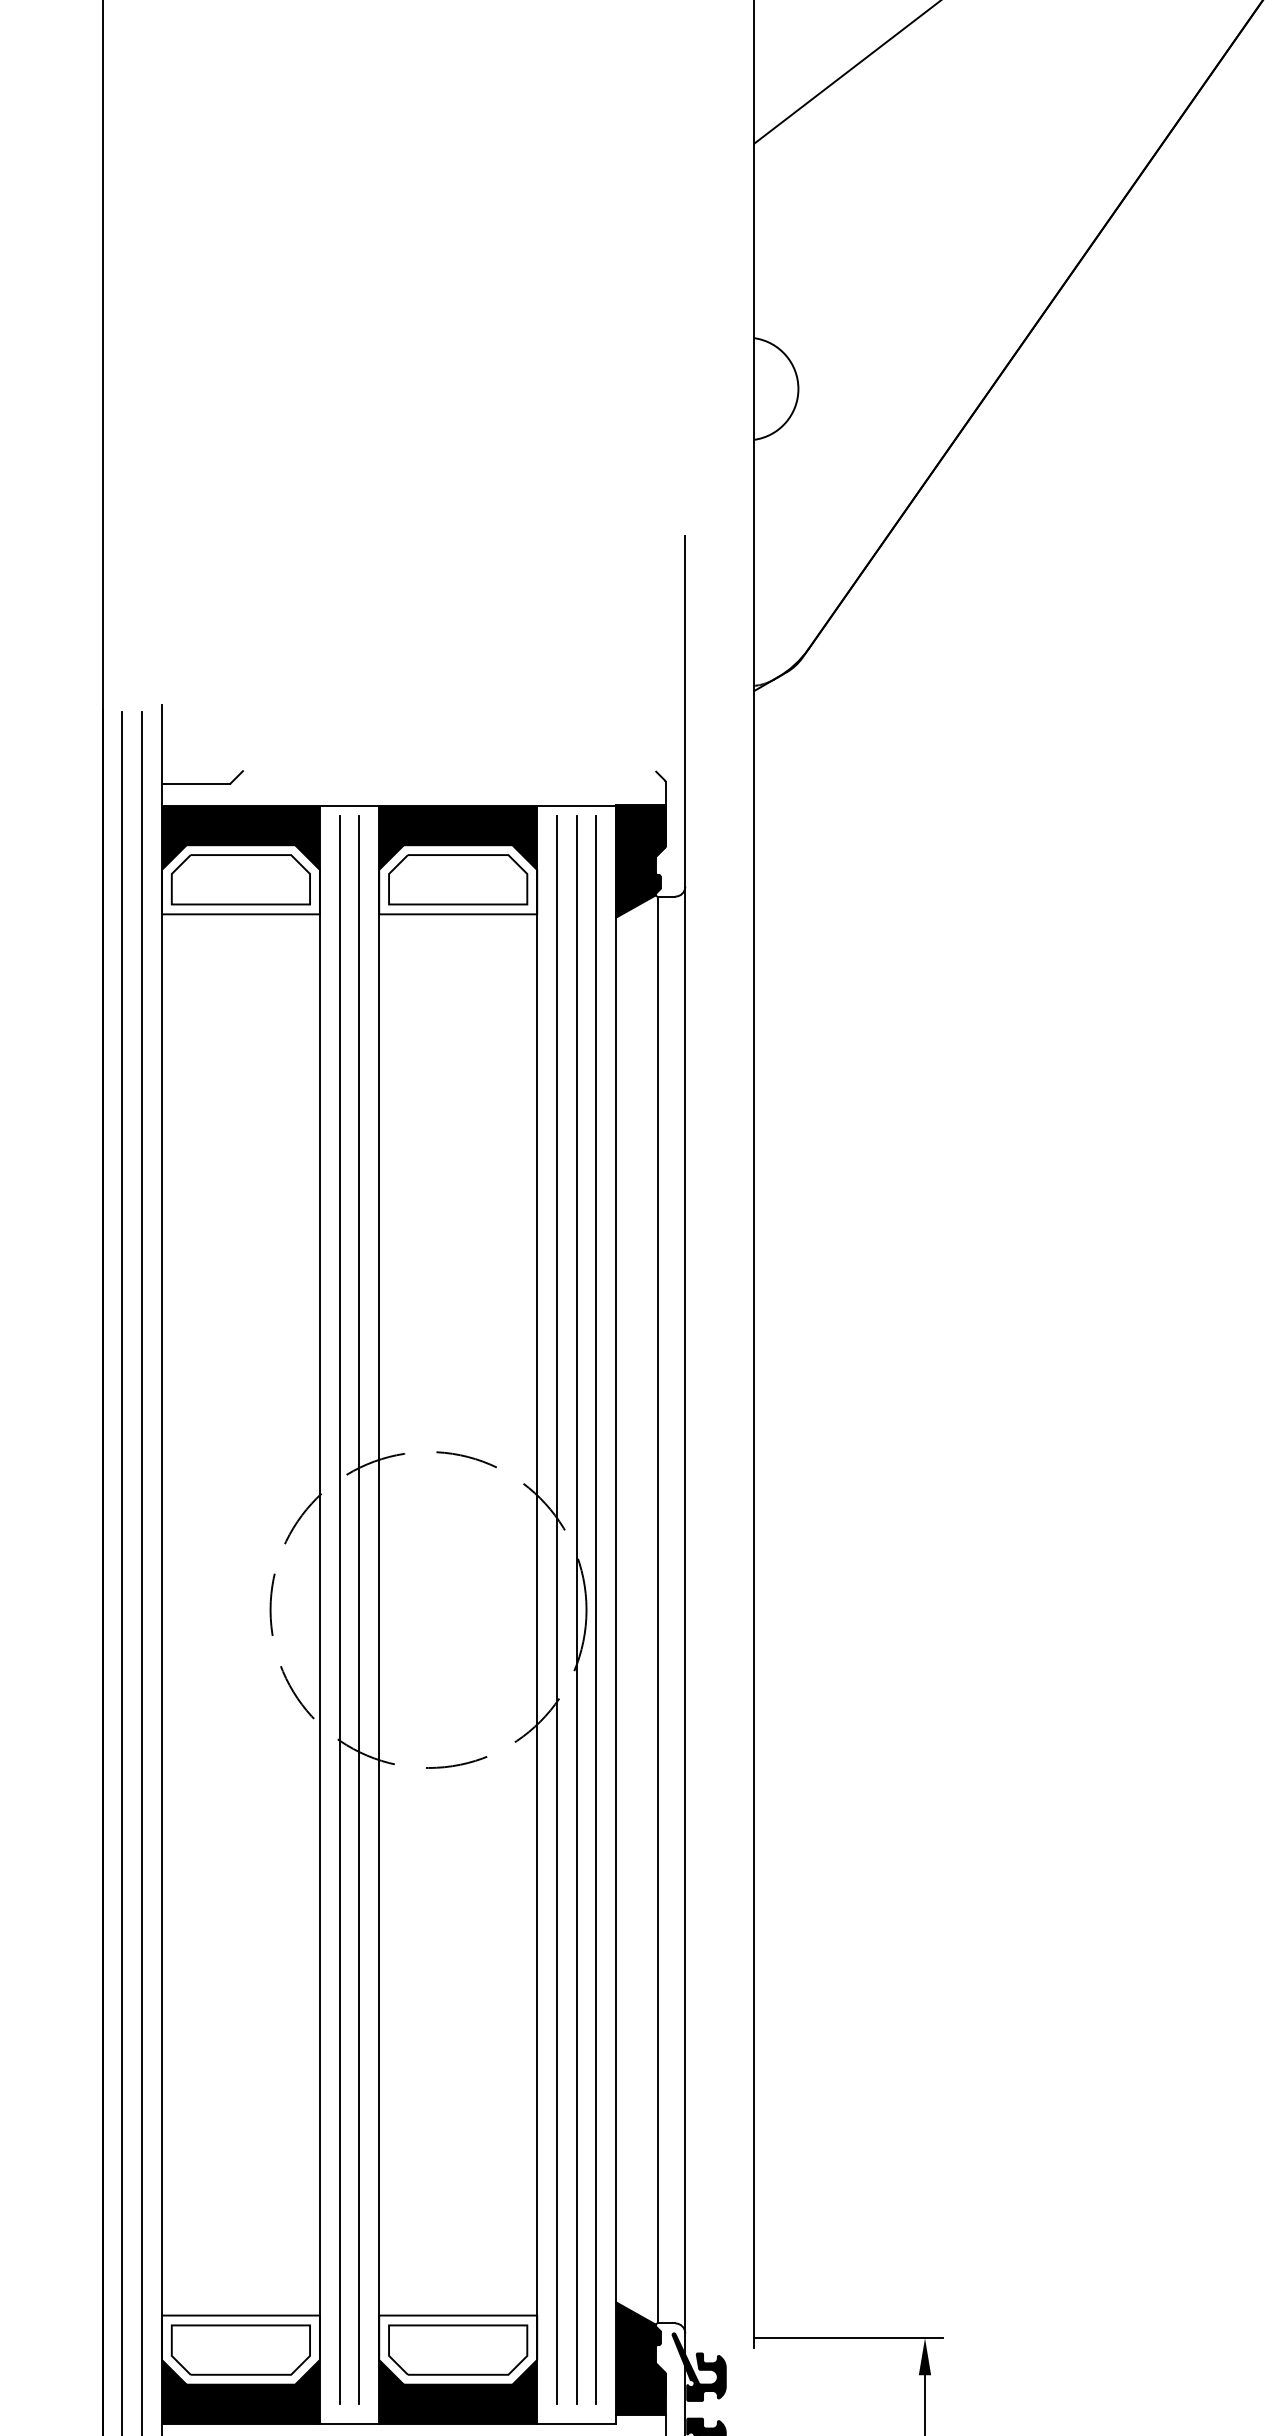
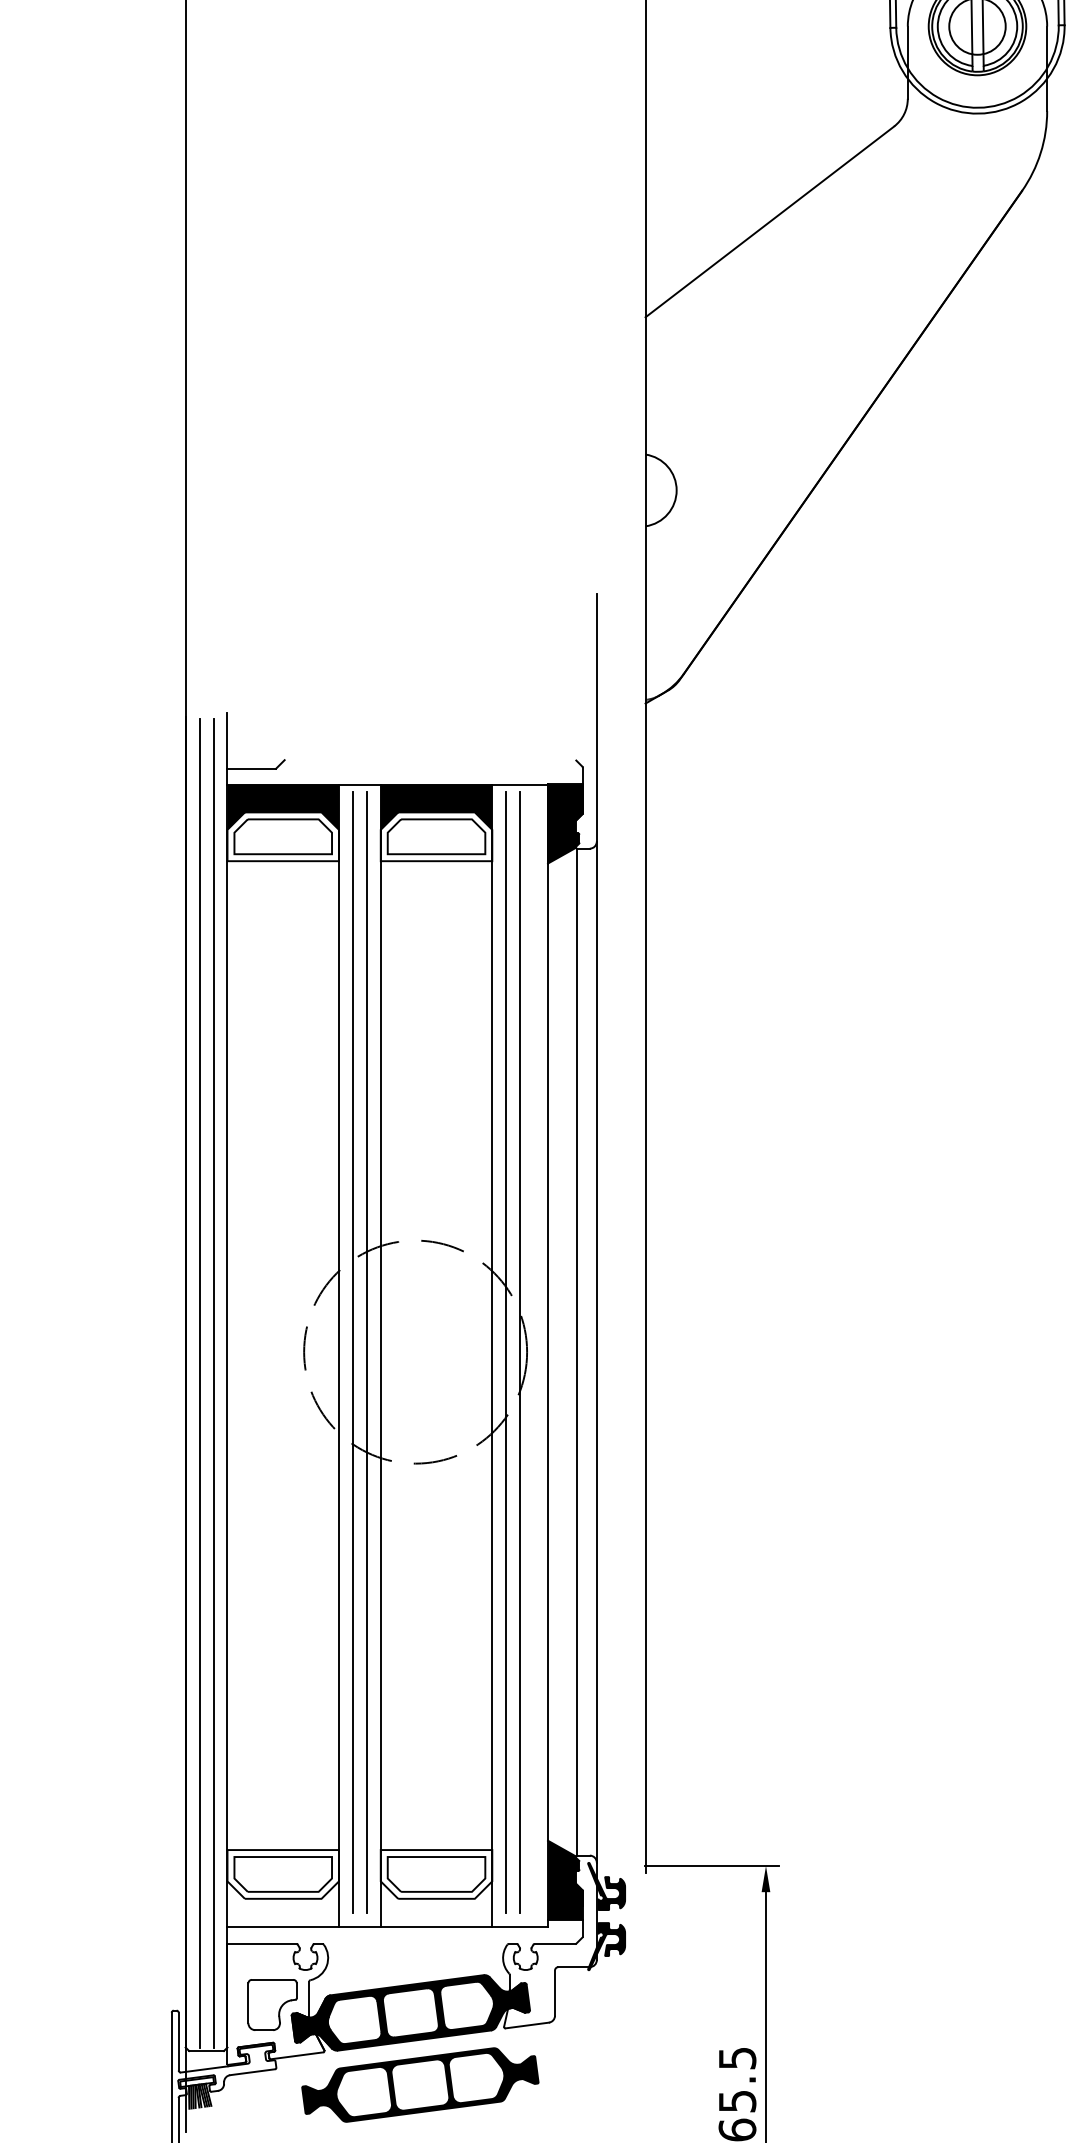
line: (596, 1609) -> (534, 1351), removed
fill: (239, 2391) -> (282, 1903), removed
fill: (458, 2391) -> (436, 1903), removed

